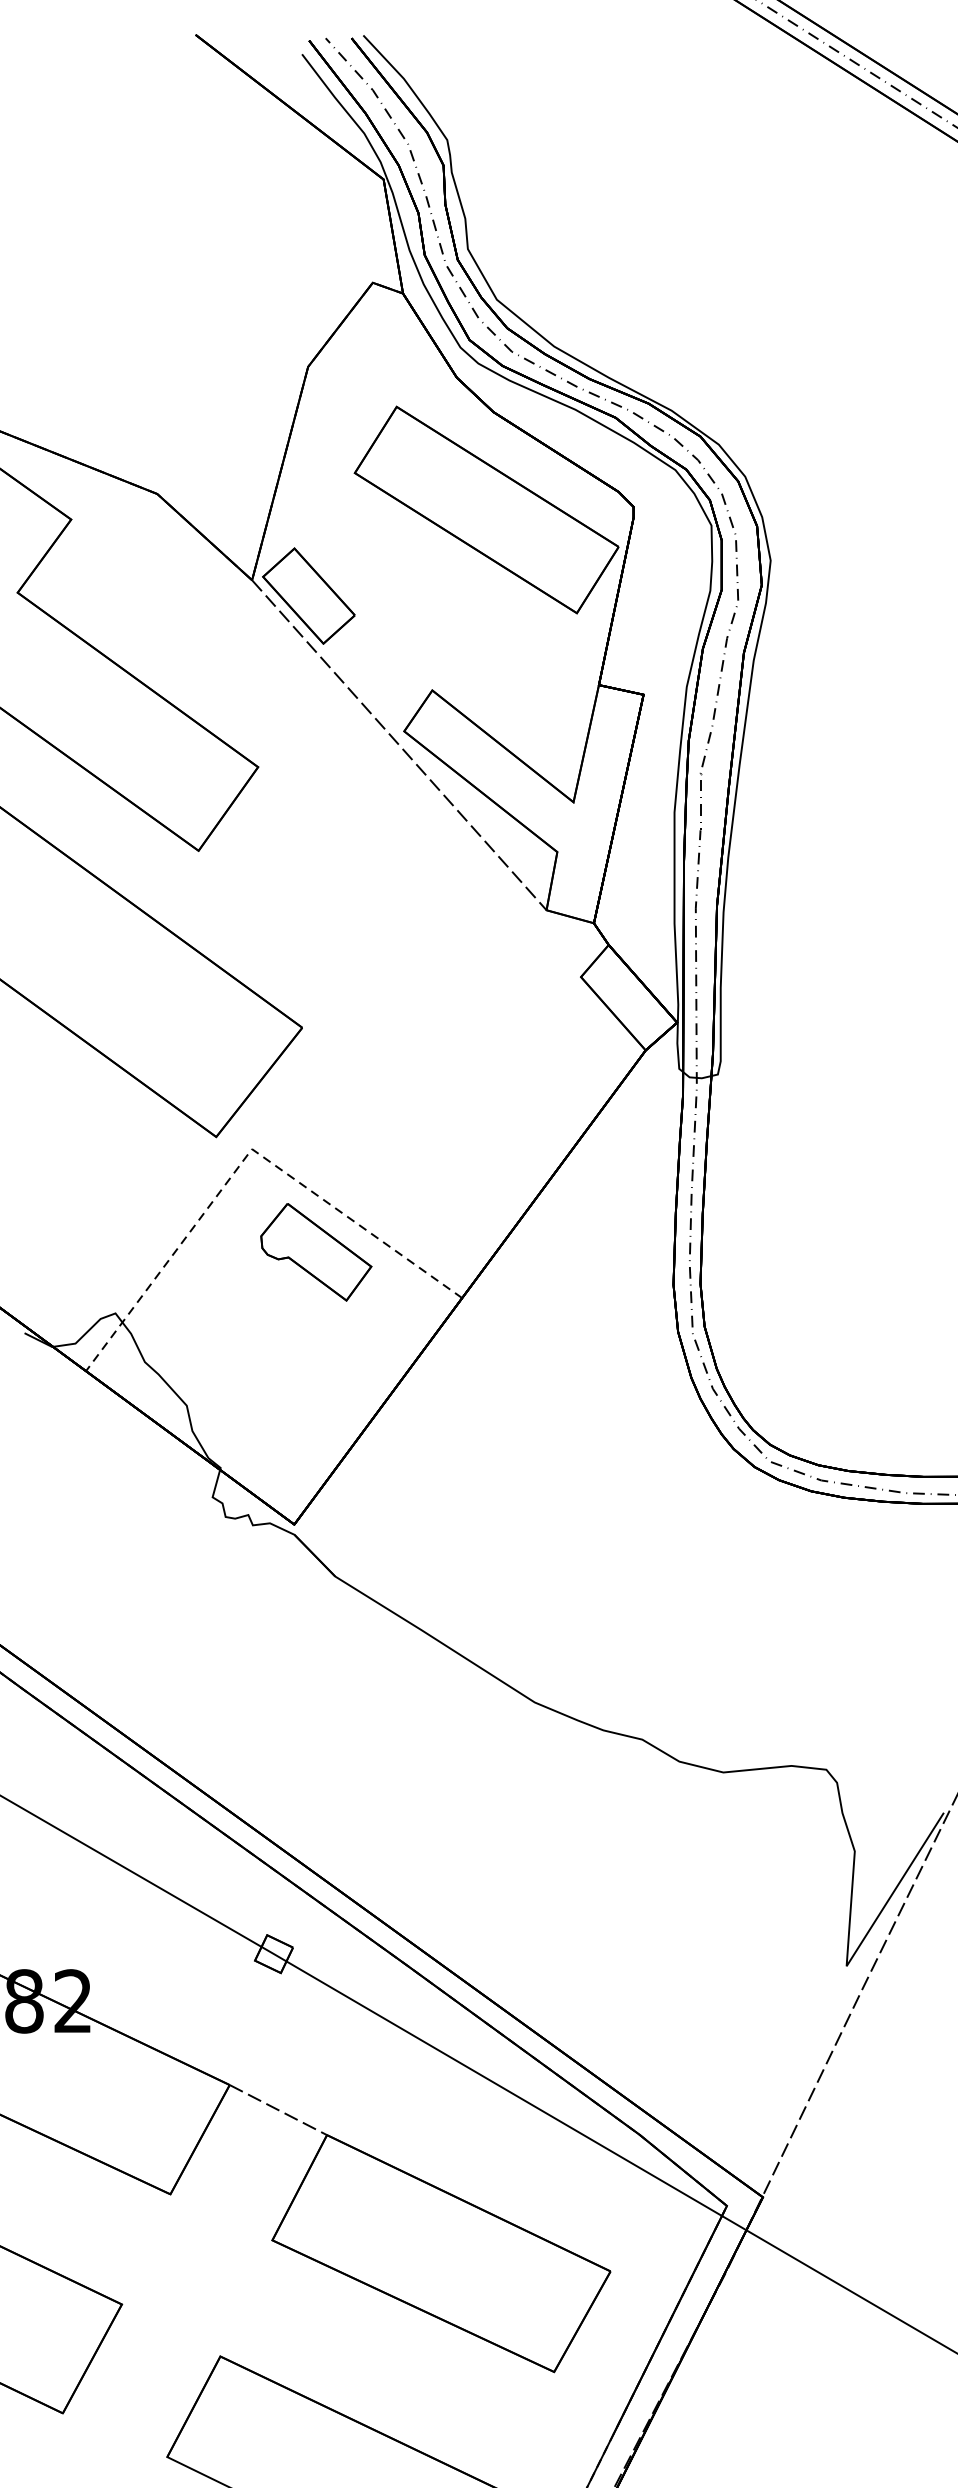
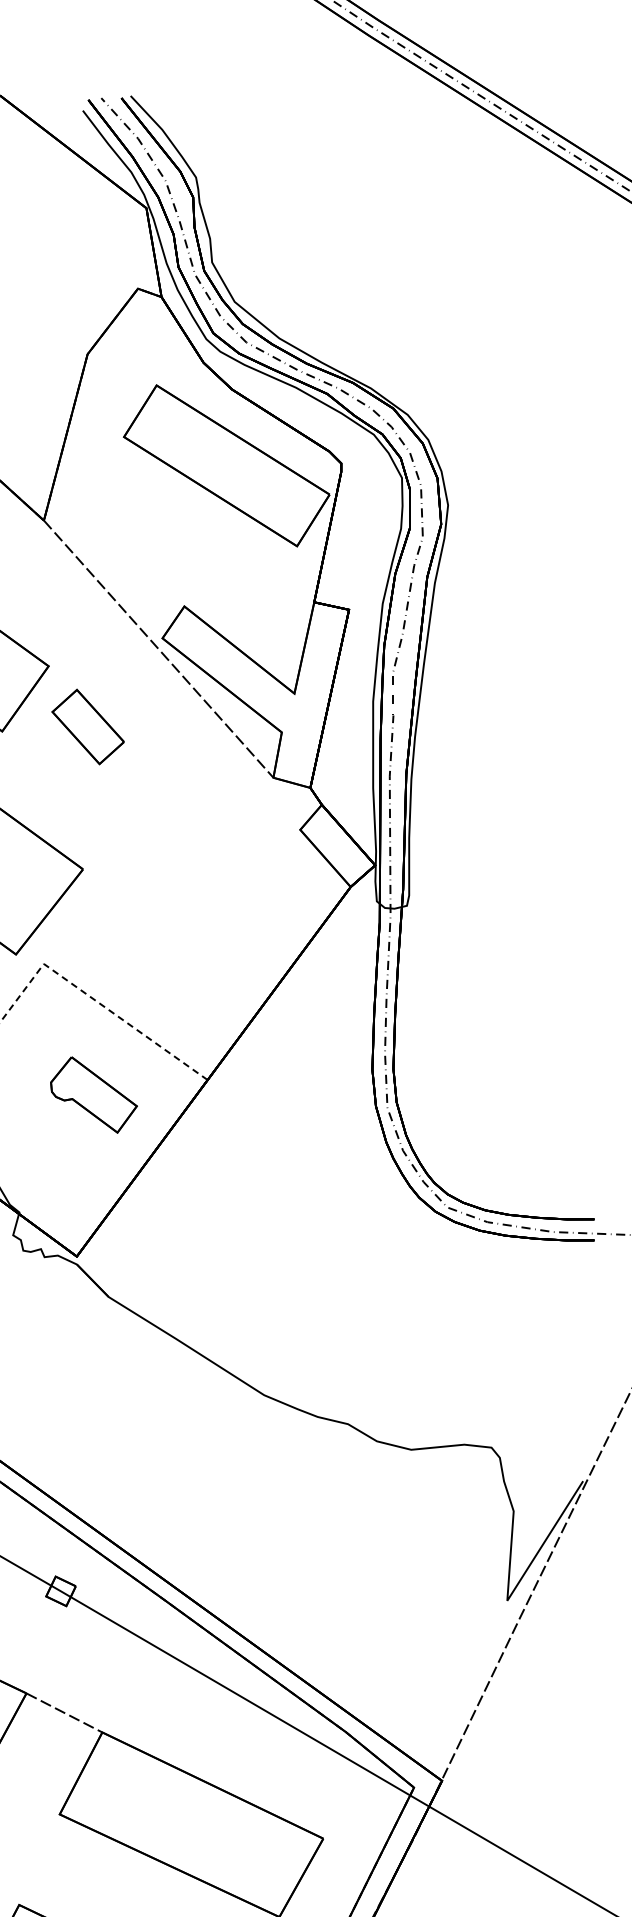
part: (308, 595) -> (87, 726), moved
part: (316, 1252) -> (94, 1095), moved

